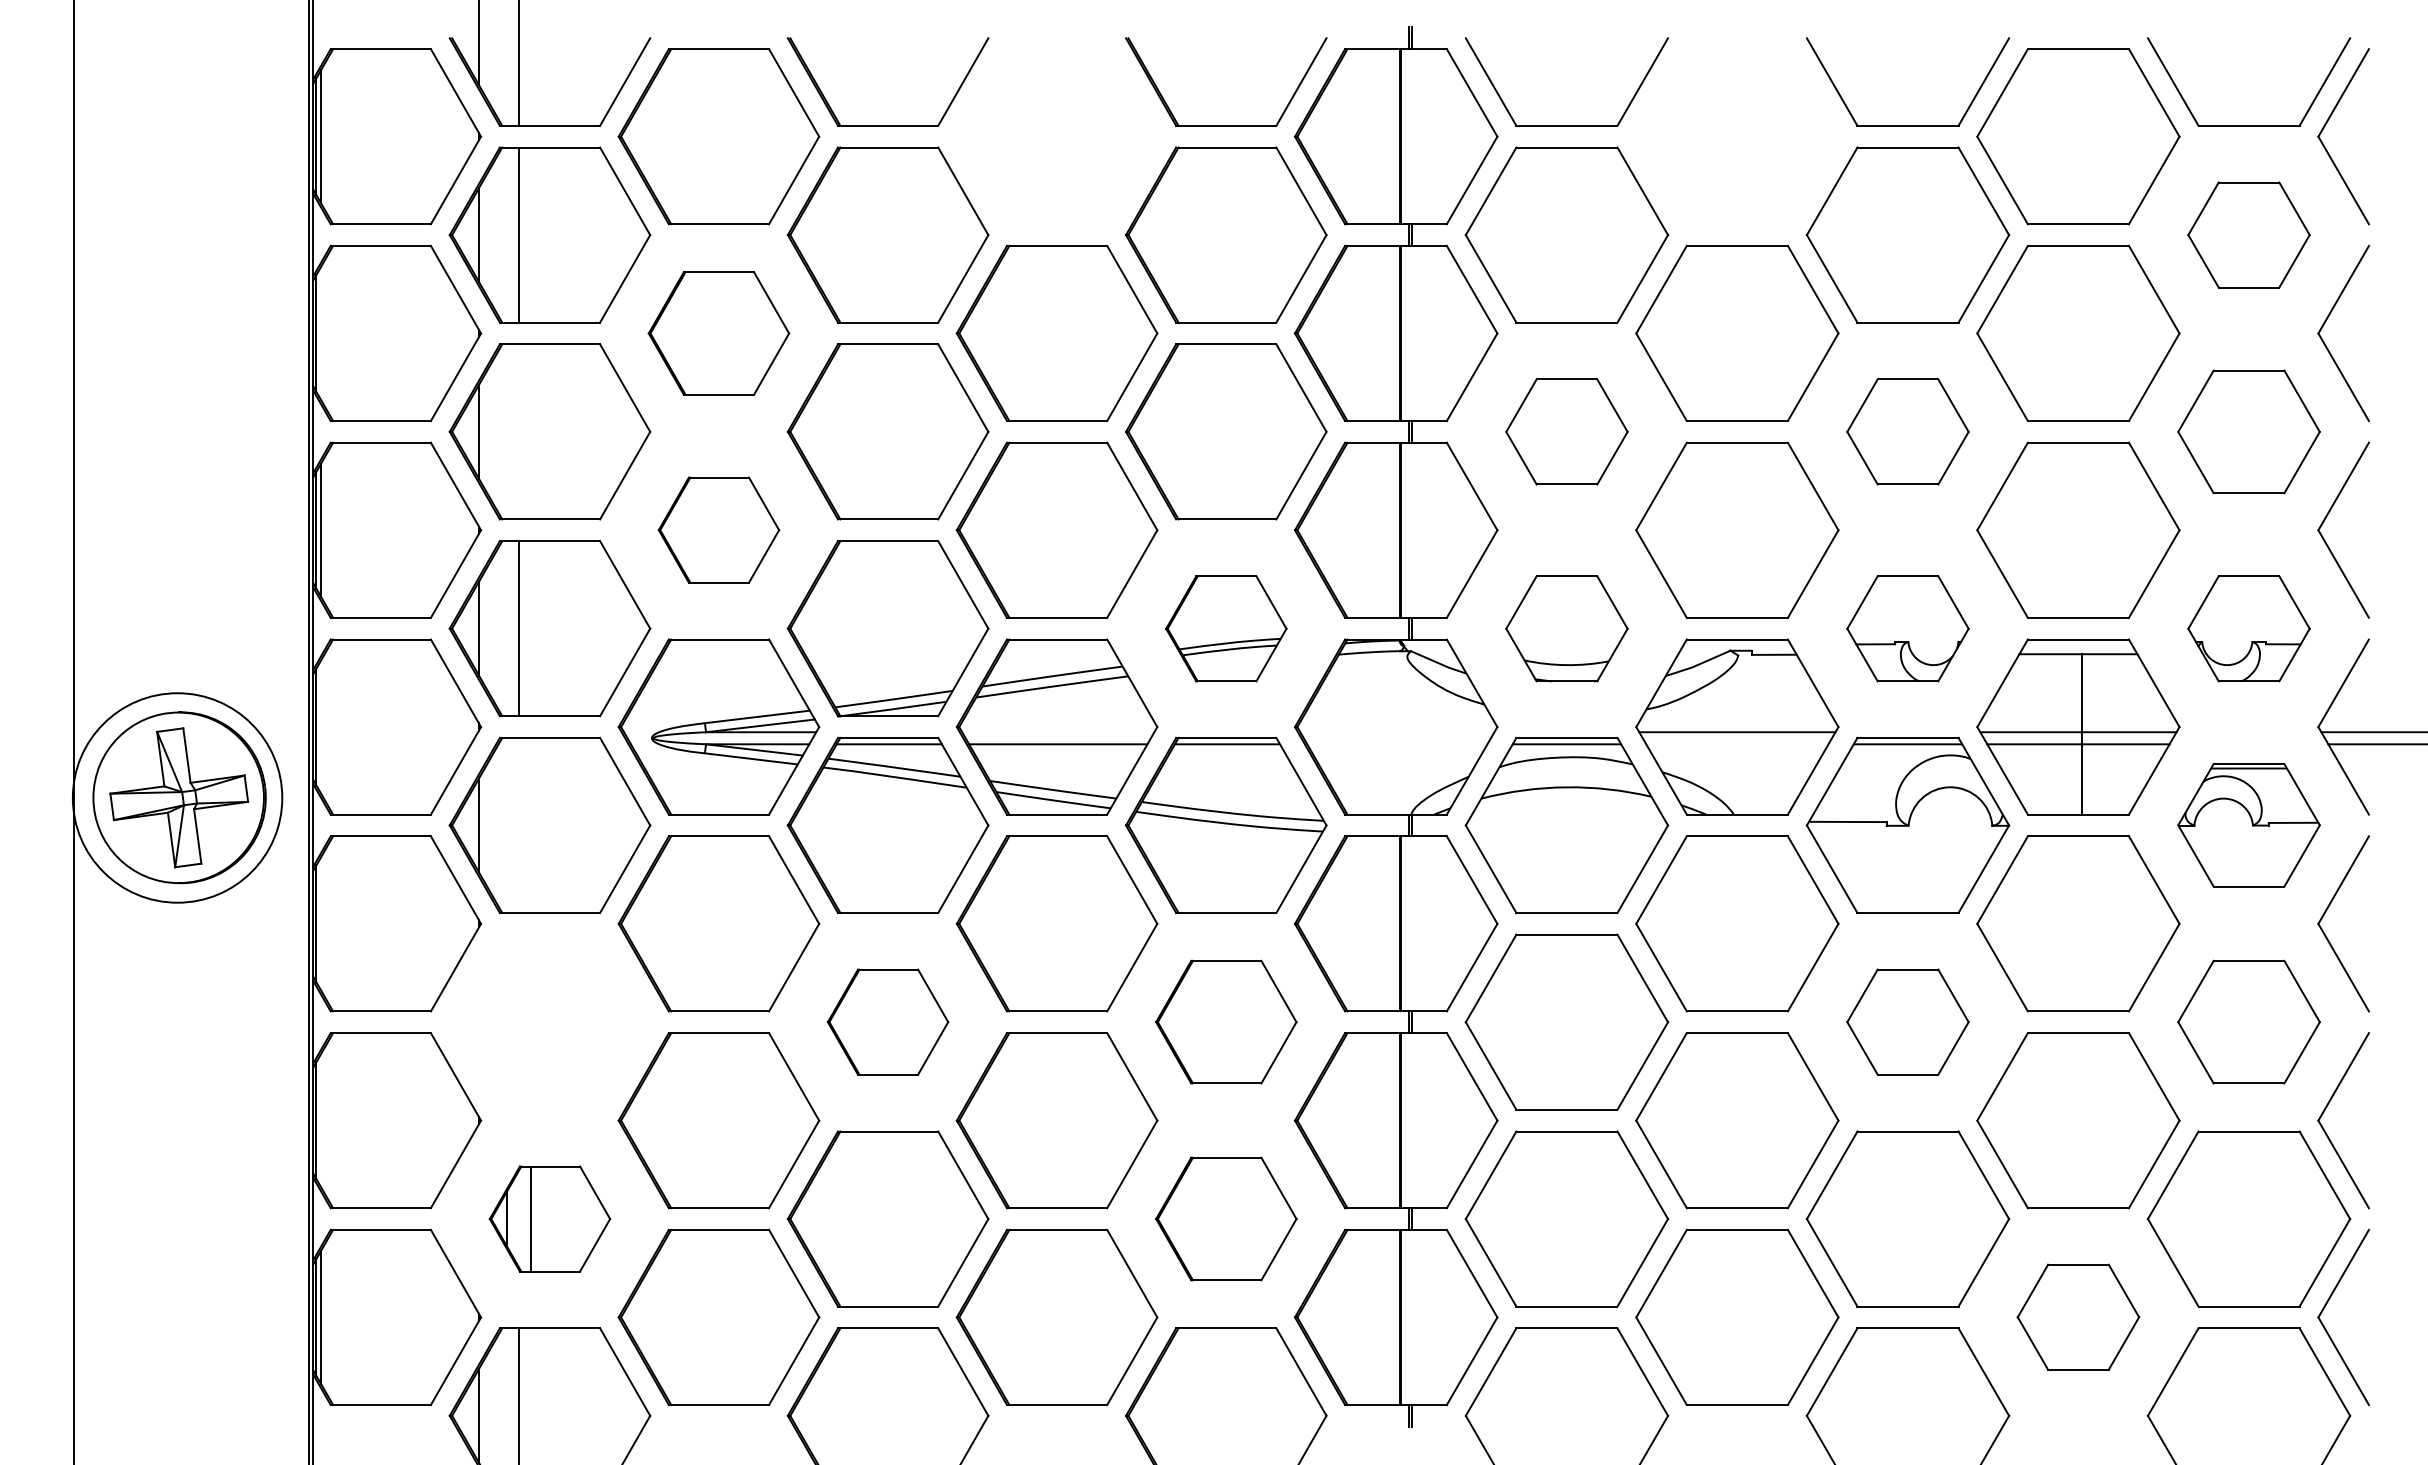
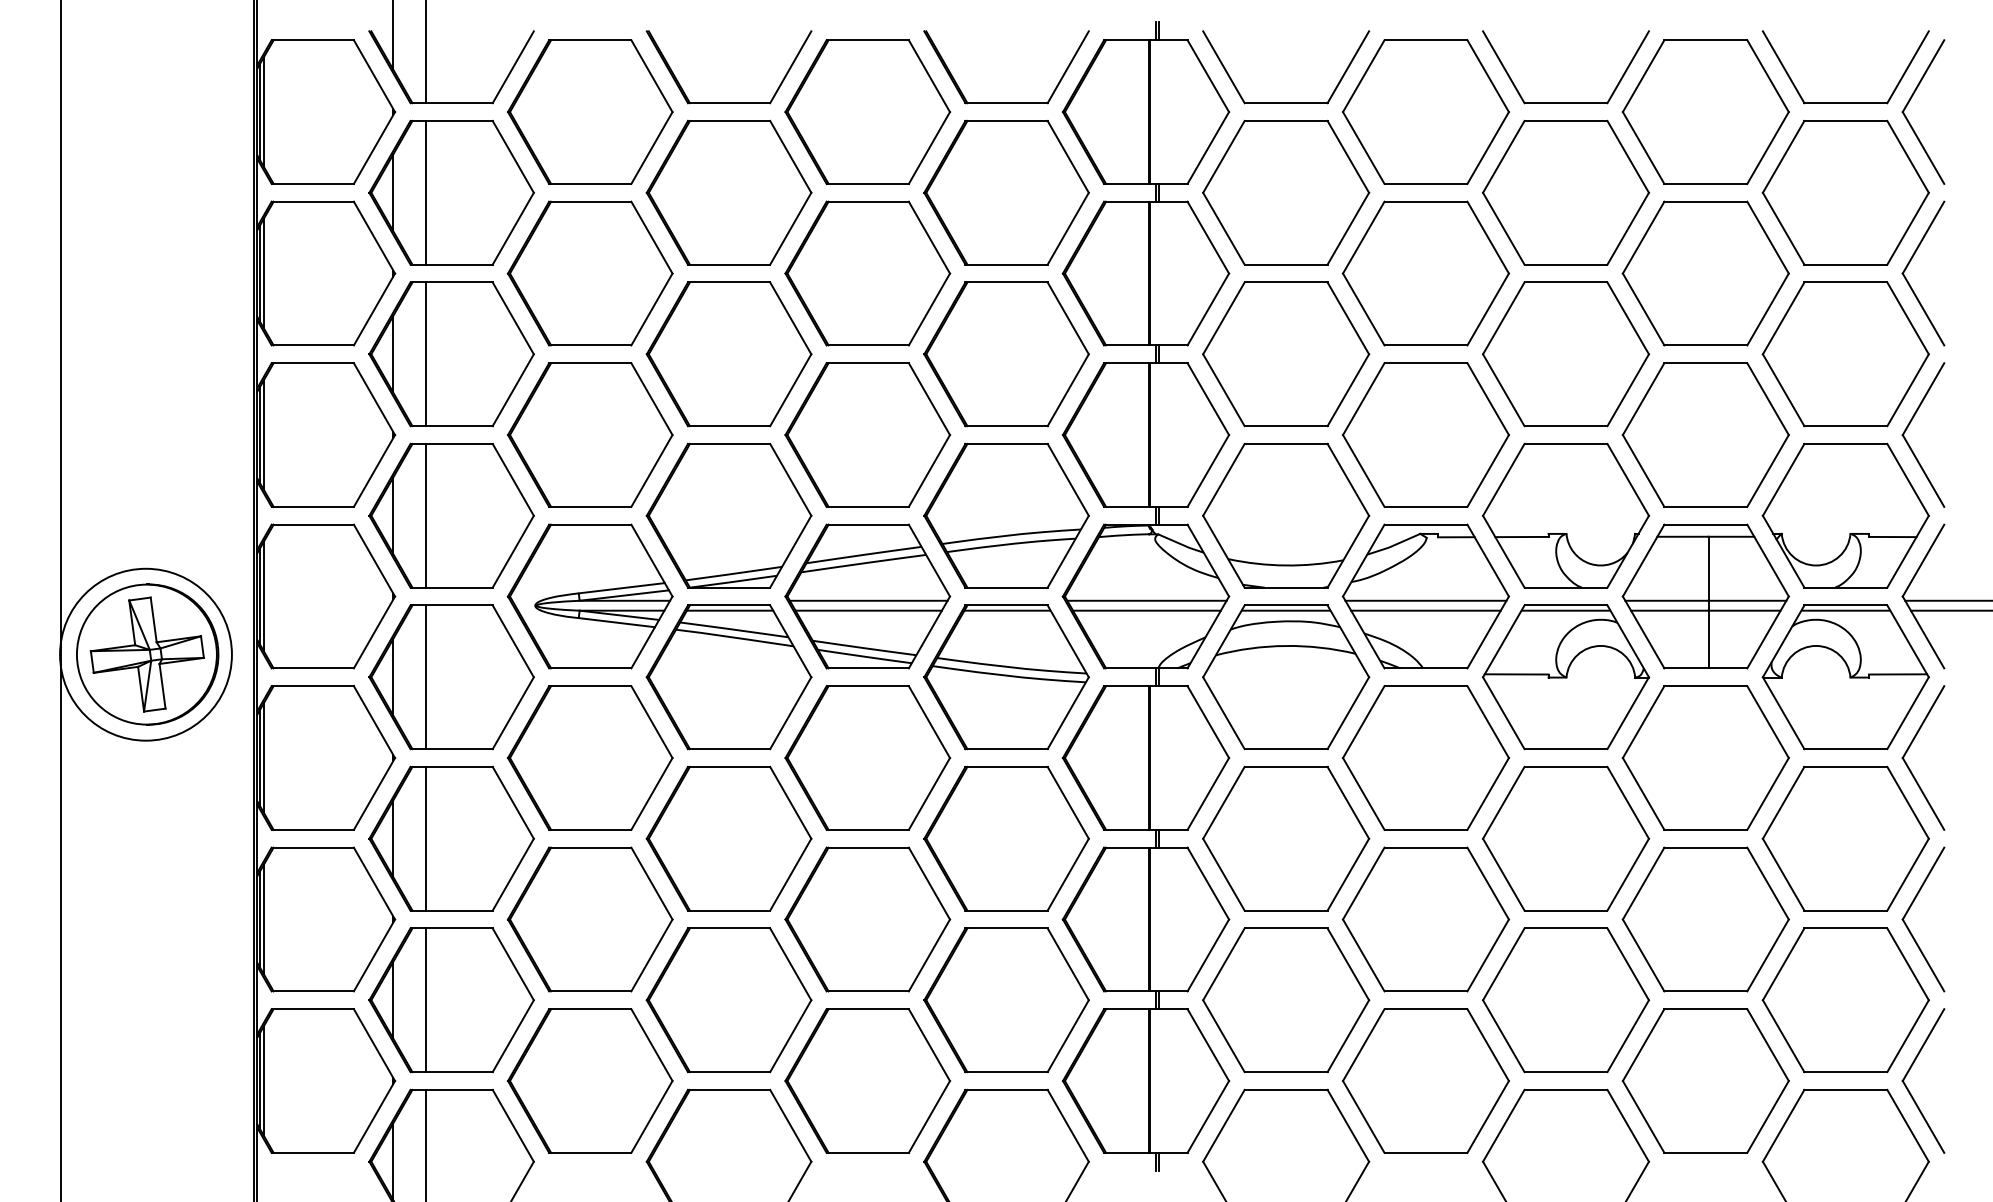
part: (1056, 136) -> (867, 111), added
part: (1737, 136) -> (1426, 111), added
part: (2248, 234) -> (1845, 192), size x1.67
line: (320, 333) -> (263, 273), added
part: (718, 333) -> (589, 273), size x1.43
line: (518, 431) -> (425, 353), added
part: (1566, 431) -> (1285, 353), size x1.67
part: (1907, 431) -> (1565, 353), size x1.67
part: (2248, 431) -> (1845, 353), size x1.43
part: (718, 529) -> (589, 434), size x1.67
part: (1226, 628) -> (1006, 515), size x1.67
part: (1566, 628) -> (1285, 515), size x1.67
part: (1907, 628) -> (1565, 515), size x1.67
part: (2248, 628) -> (1845, 515), size x1.67
line: (320, 726) -> (263, 596), added
line: (1058, 732) -> (868, 601), added
line: (1397, 732) -> (1147, 601), added
line: (1397, 744) -> (1147, 610), added
line: (1737, 744) -> (1426, 610), added
part: (2248, 824) -> (1845, 676), size x1.43
line: (518, 825) -> (425, 677), added
line: (320, 923) -> (263, 757), added
part: (549, 1021) -> (451, 838), added
part: (887, 1021) -> (728, 838), size x1.67
part: (1226, 1021) -> (1006, 838), size x1.43
part: (1907, 1021) -> (1565, 838), size x1.67
part: (2248, 1021) -> (1845, 838), size x1.43
line: (320, 1120) -> (263, 919), added
part: (549, 1218) -> (451, 999), size x1.67
part: (1226, 1218) -> (1006, 999), size x1.43
part: (2078, 1316) -> (1705, 1080), size x1.67

